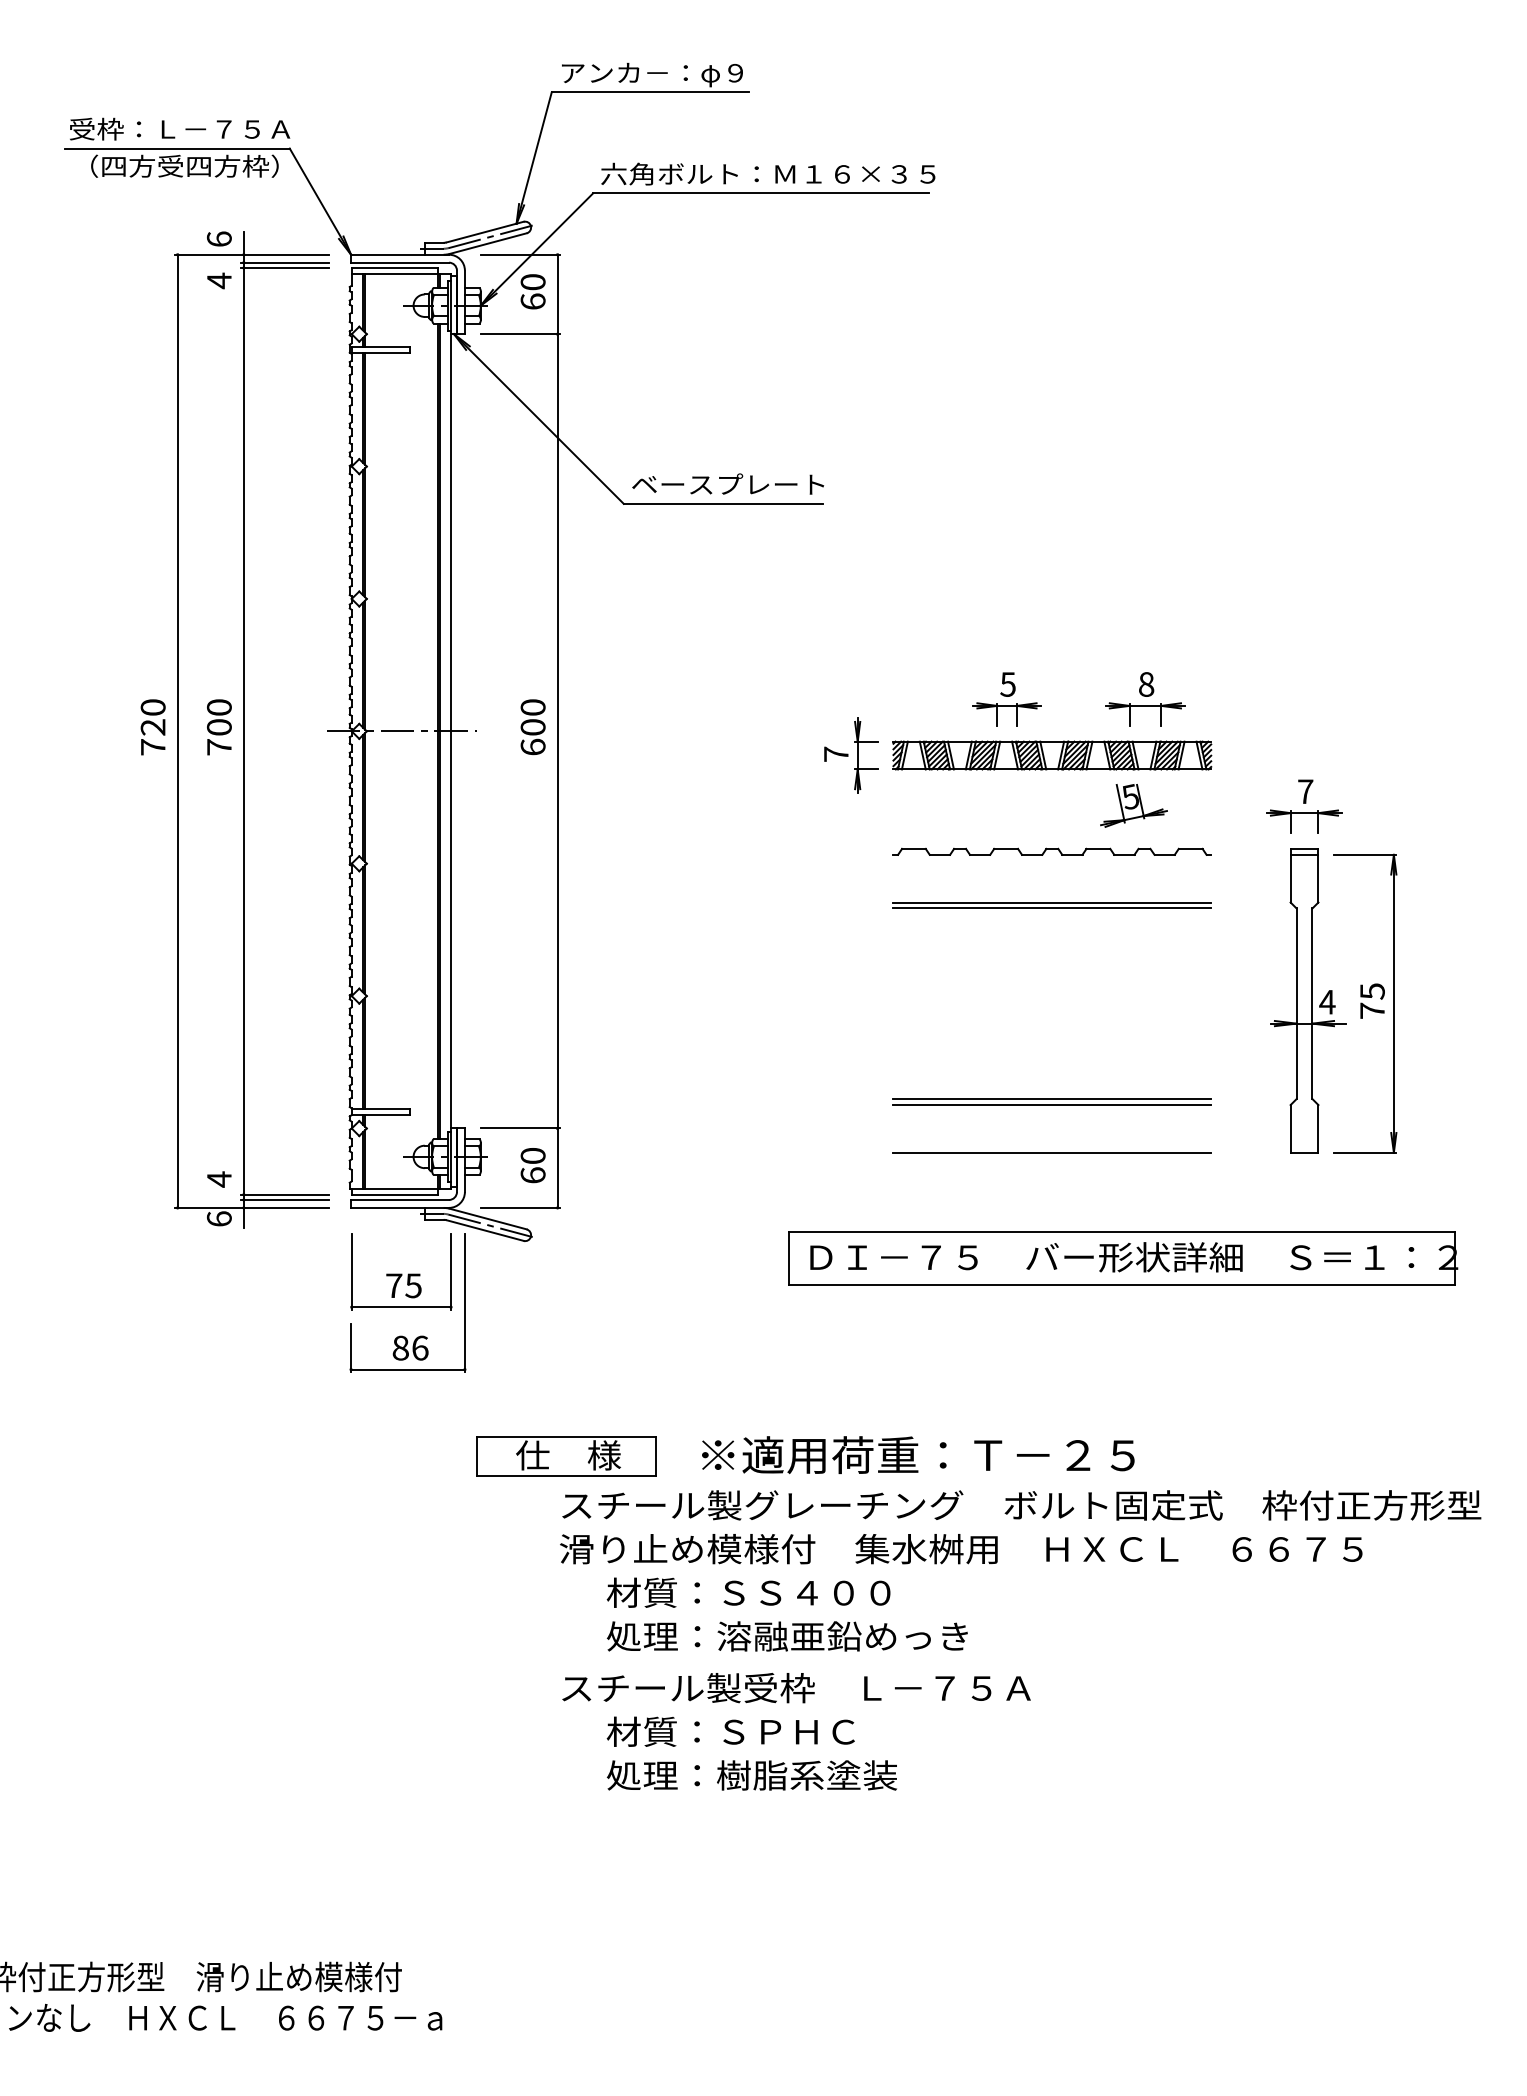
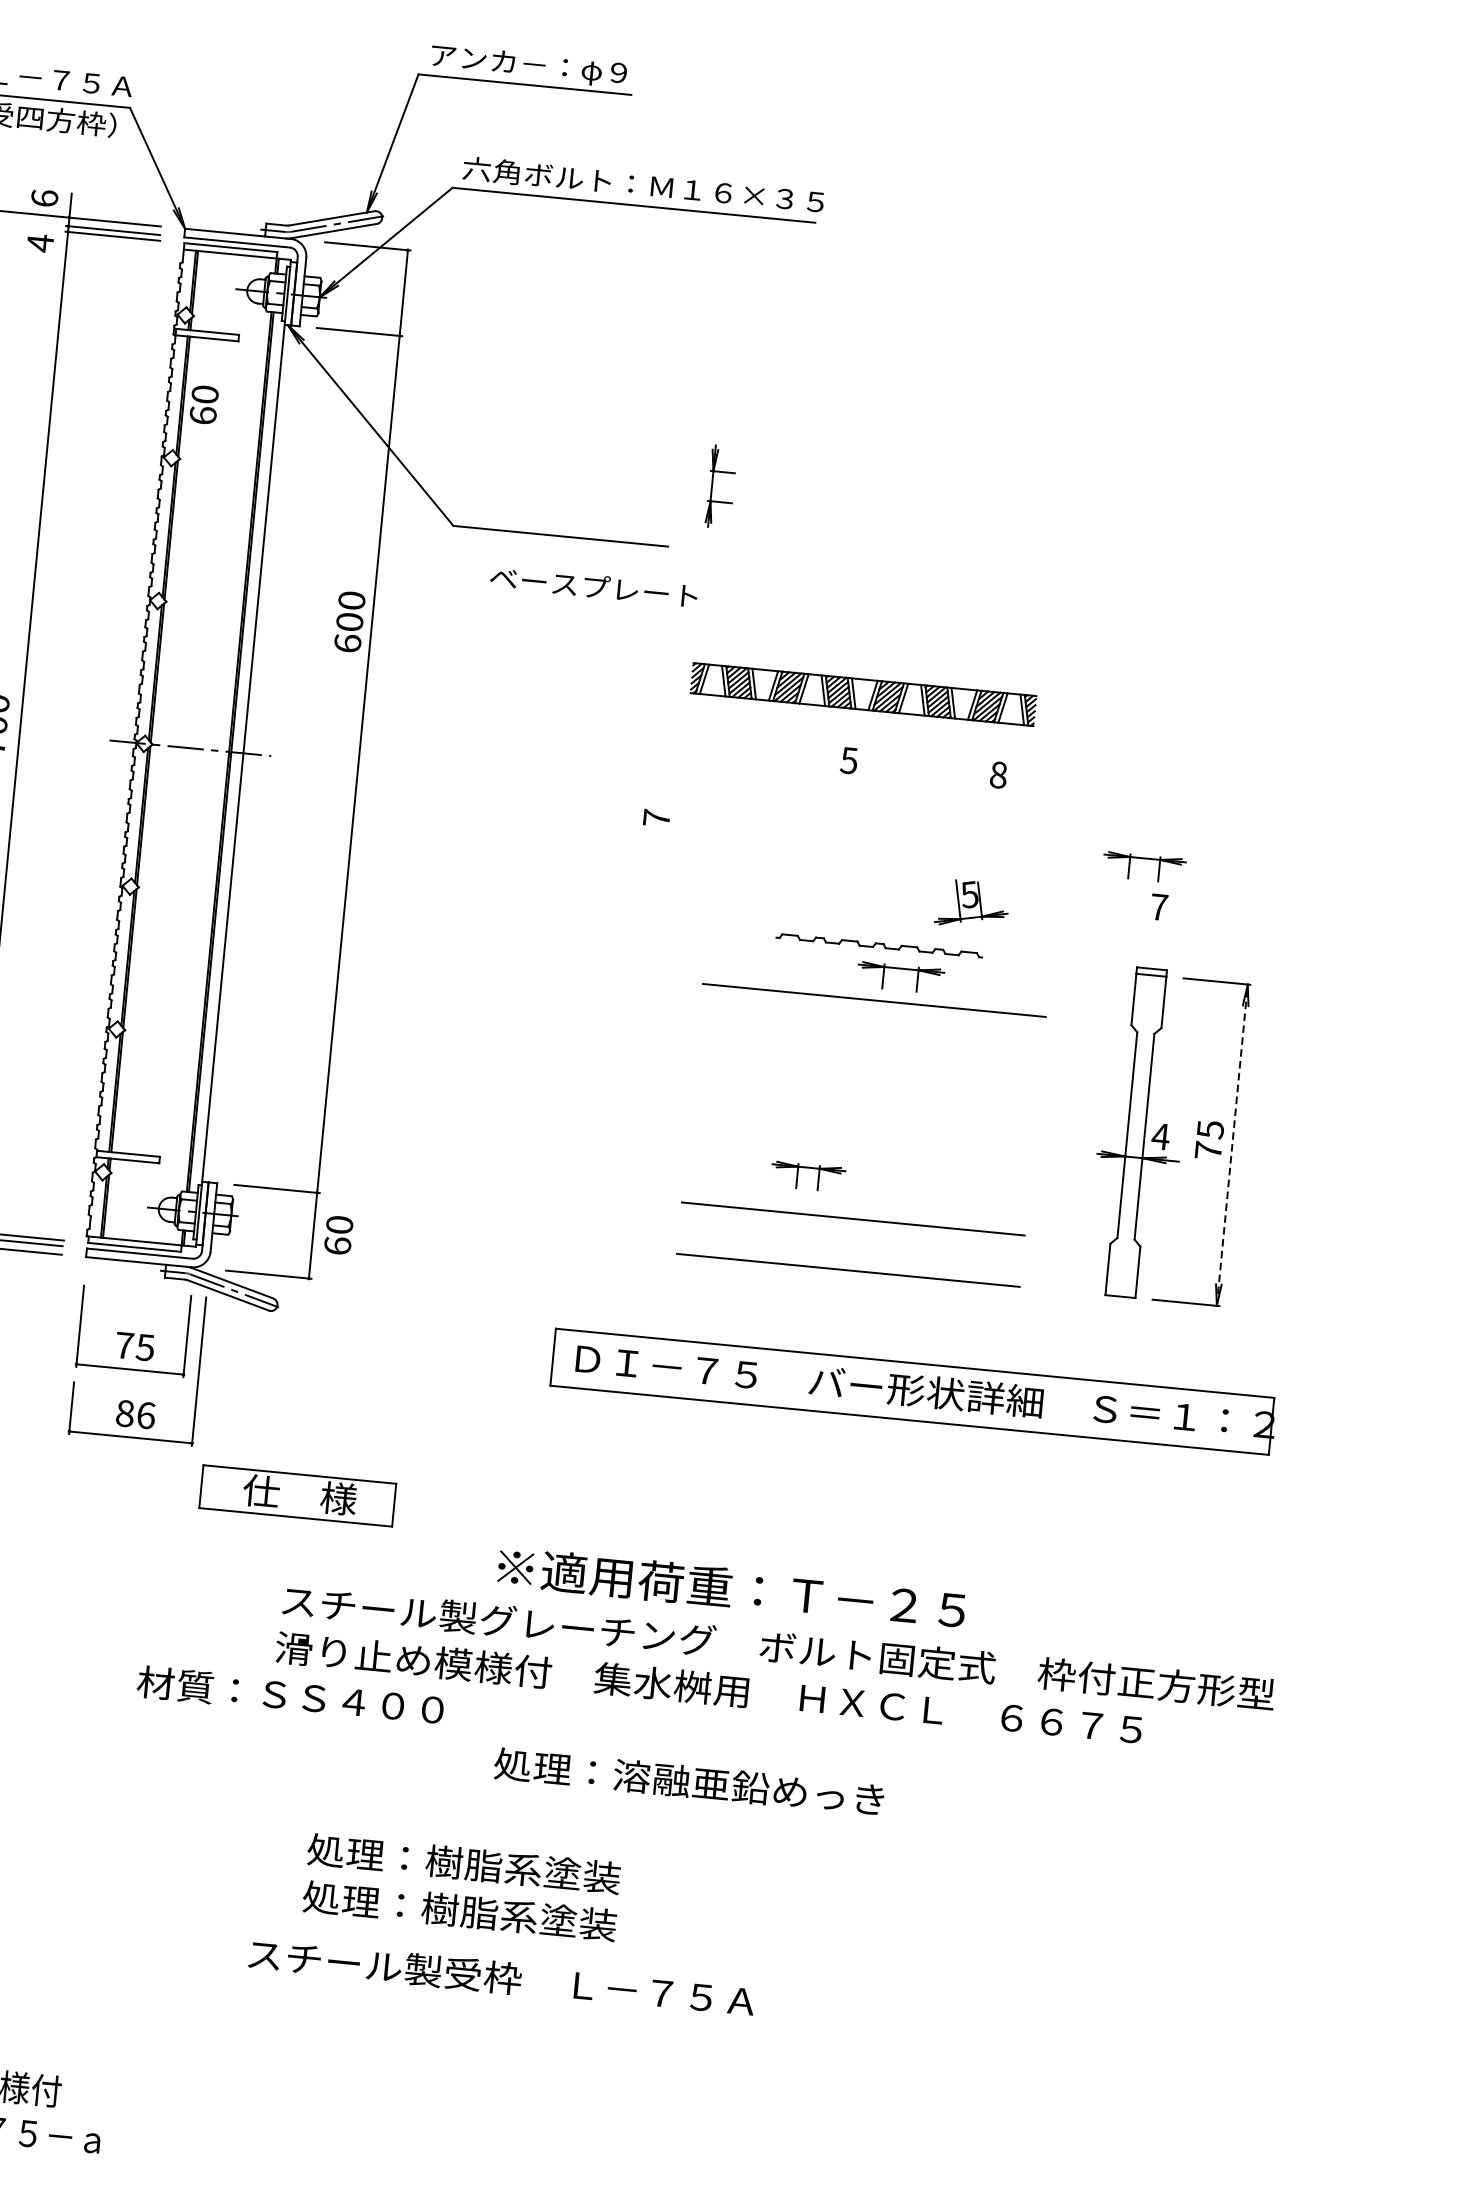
text: (532, 291) -> (203, 404), moved
text: (728, 483) -> (594, 585), moved
part: (1006, 706) -> (808, 1168), moved
part: (1145, 706) -> (901, 969), moved
text: (532, 727) -> (349, 622), moved
part: (858, 755) -> (712, 486), moved
part: (1052, 755) -> (863, 694), moved
part: (1304, 813) -> (1145, 858), moved
part: (1051, 851) -> (878, 945), size x0.6
line: (1052, 908) -> (873, 1006), removed
line: (1393, 1003) -> (1231, 1144), solid -> dashed
line: (1052, 1099) -> (854, 1213), removed
text: (532, 1165) -> (338, 1235), moved
text: (918, 1455) -> (731, 1588), moved
part: (566, 1456) -> (297, 1495), moved
text: (748, 1592) -> (290, 1695), moved
text: (787, 1636) -> (689, 1781), moved
text: (796, 1687) -> (501, 1977), moved
text: (751, 1731) -> (463, 1863), 材質：ＳＰＨＣ -> 処理：樹脂系塗装

